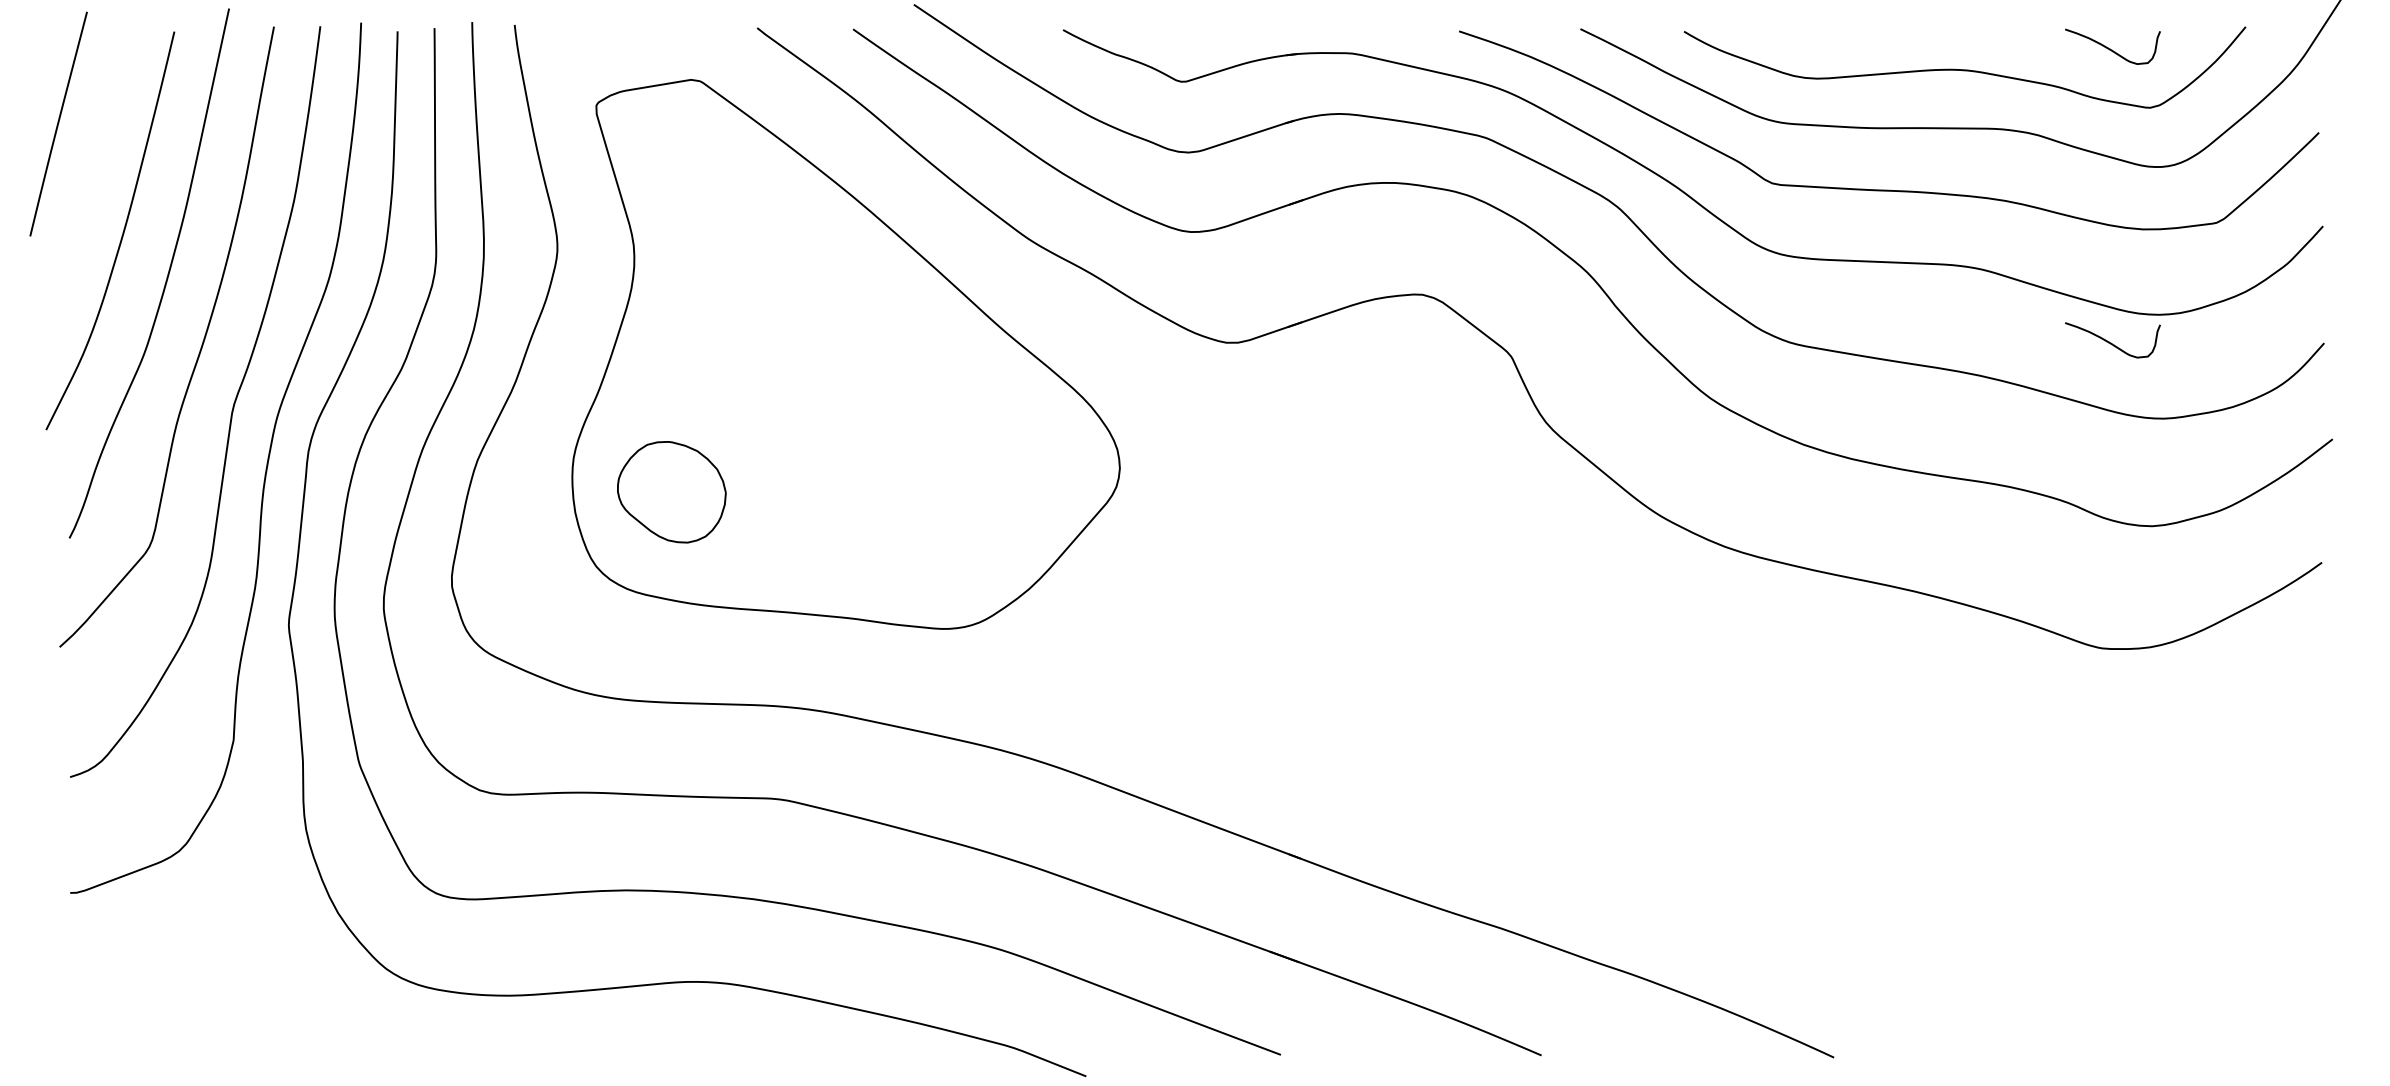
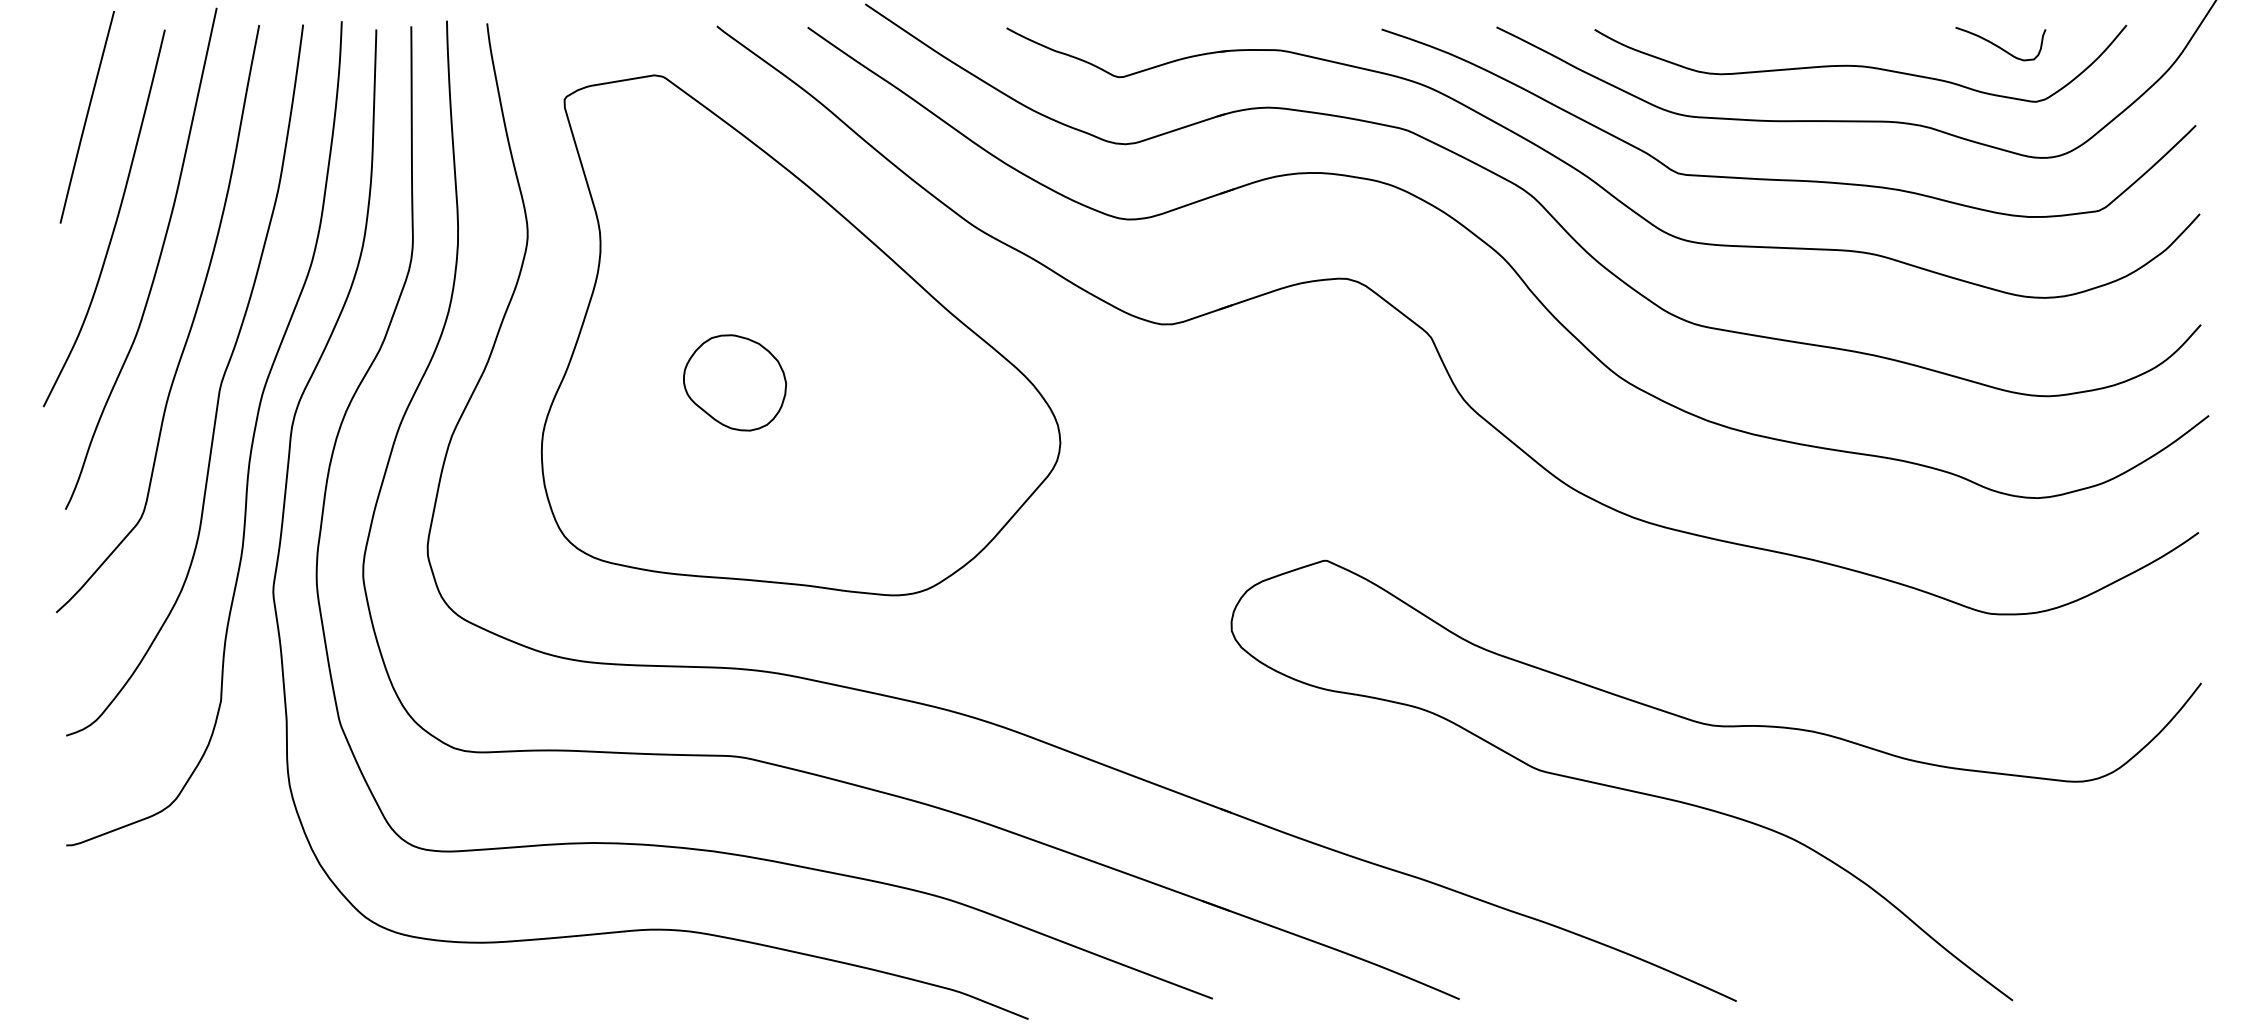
line: (57, 123) -> (86, 116), moved
curve: (2110, 341) -> (1998, 323), removed
part: (672, 491) -> (735, 382), moved
curve: (1802, 852) -> (1706, 807), added

